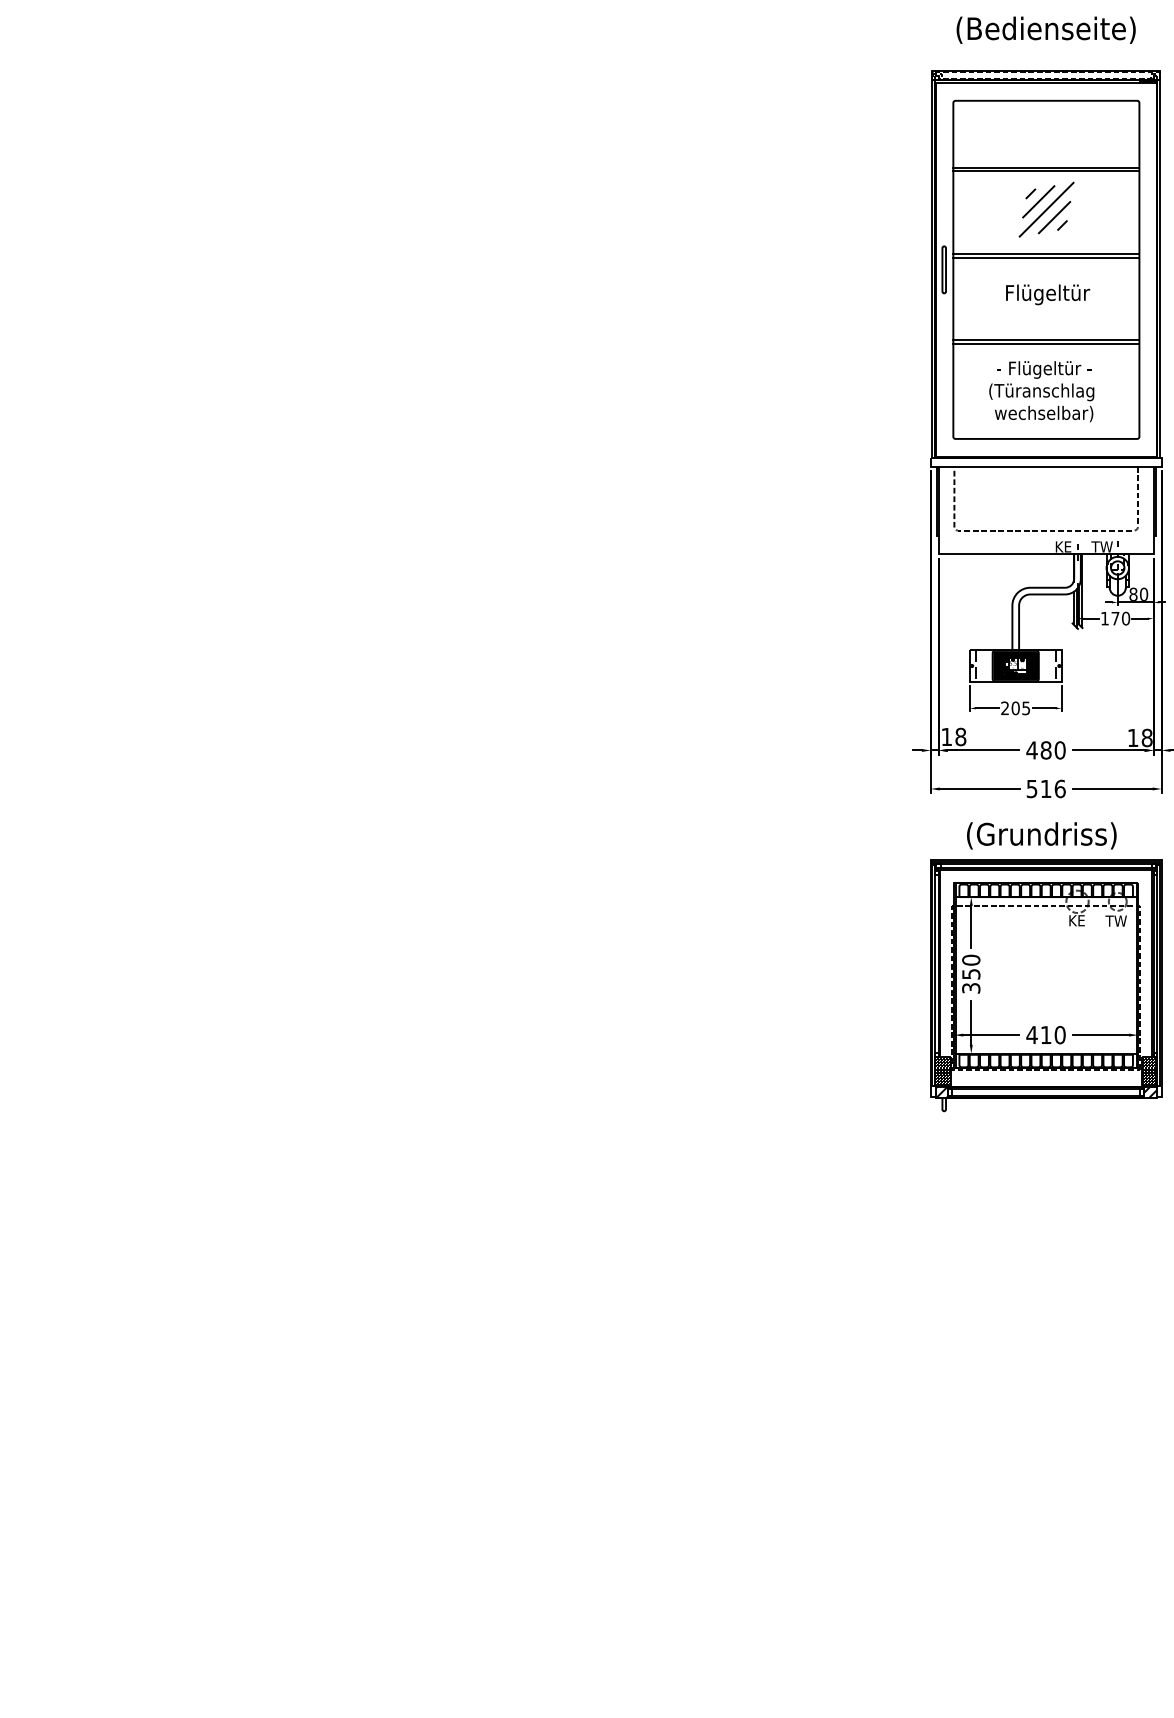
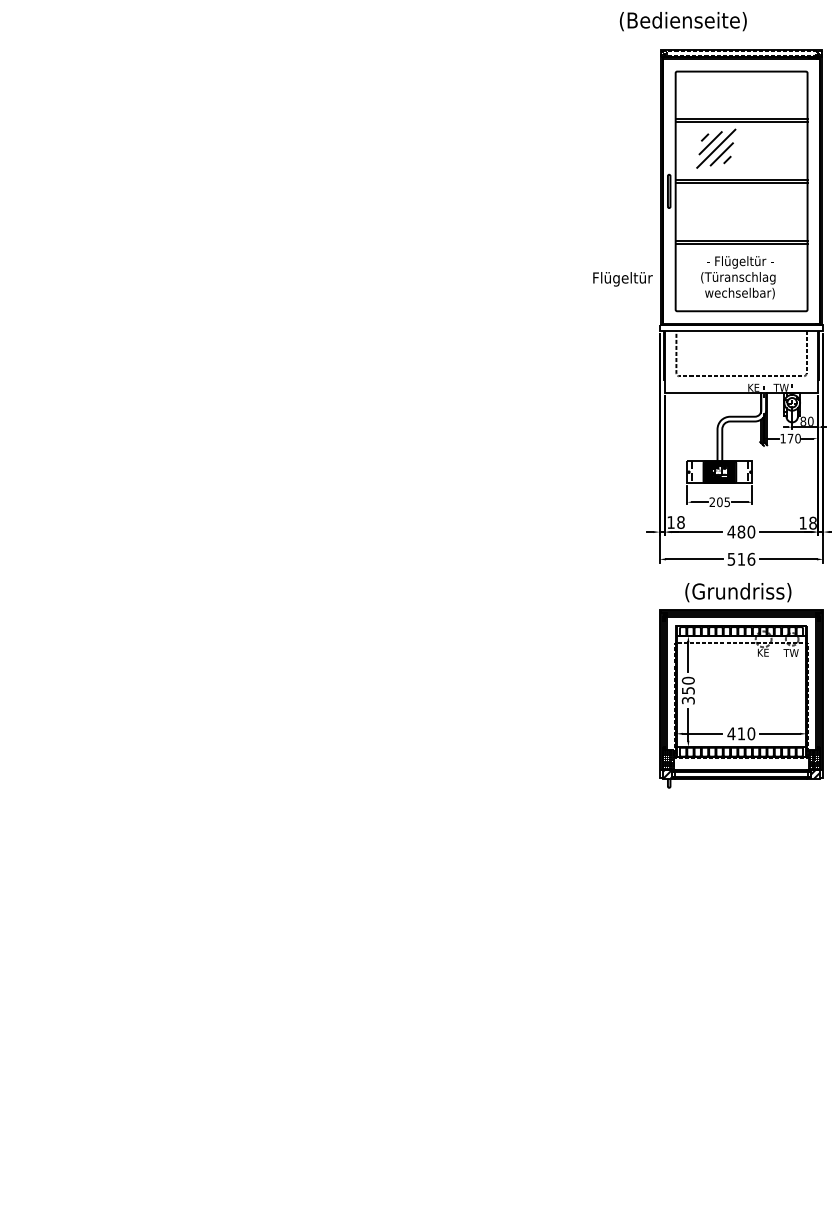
text: (1045, 29) -> (682, 21), moved
part: (1046, 209) -> (716, 148), moved
text: (1048, 294) -> (623, 279), moved

